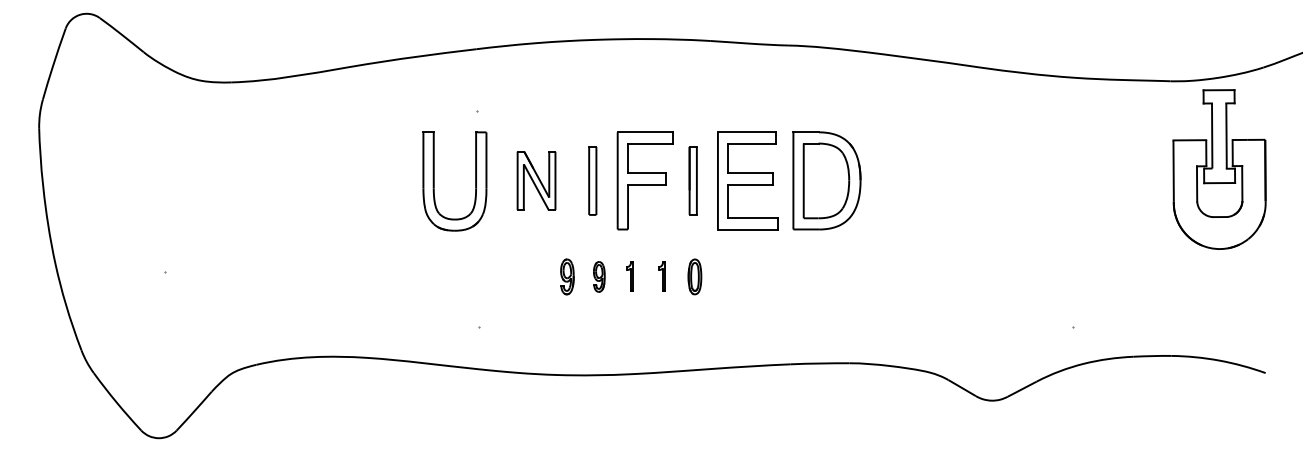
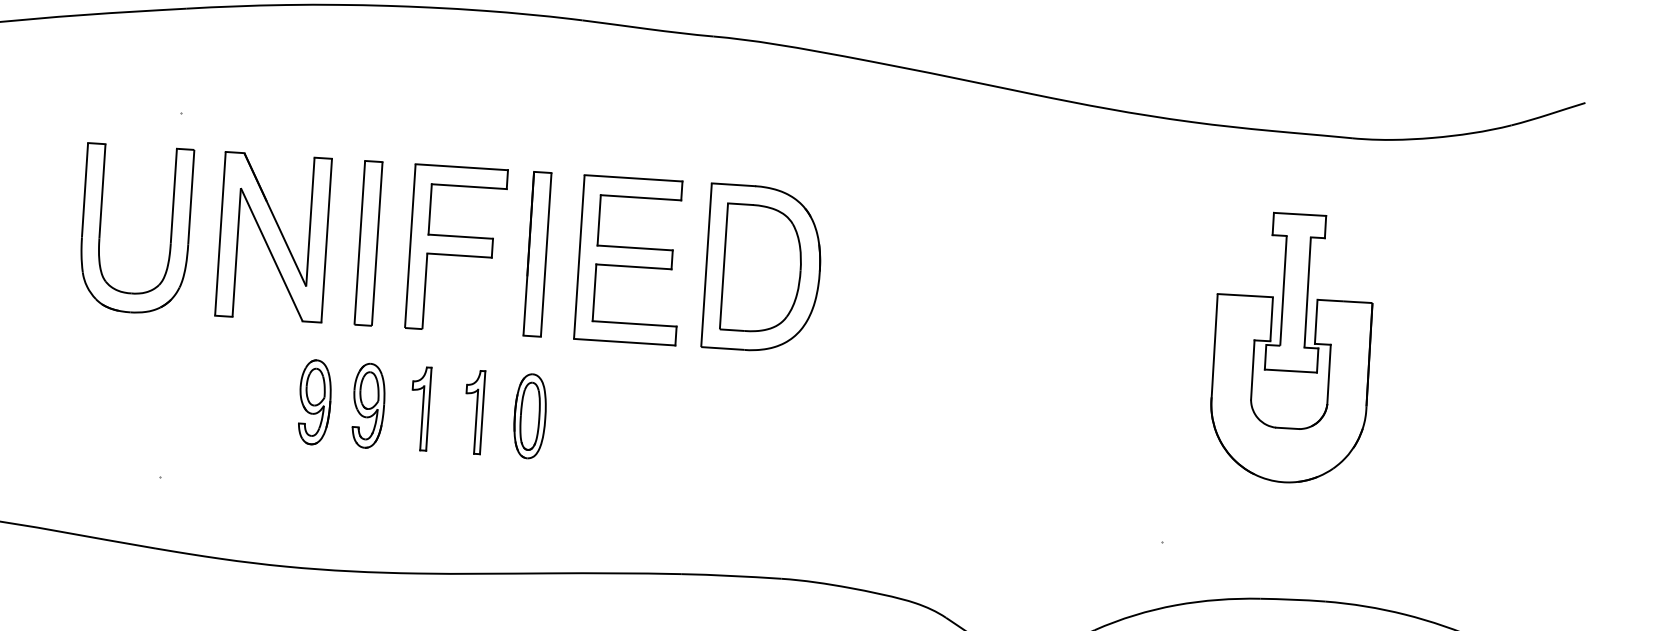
part: (1219, 169) -> (1292, 348), moved
part: (536, 180) -> (273, 236), size x1.67
part: (592, 180) -> (367, 242), size x1.43
part: (693, 180) -> (538, 253), size x1.43
part: (567, 276) -> (315, 401), size x1.43
part: (599, 276) -> (369, 405), size x1.67
part: (629, 276) -> (419, 408), size x1.67
part: (661, 276) -> (473, 412), size x1.67
part: (694, 276) -> (529, 415), size x1.43

